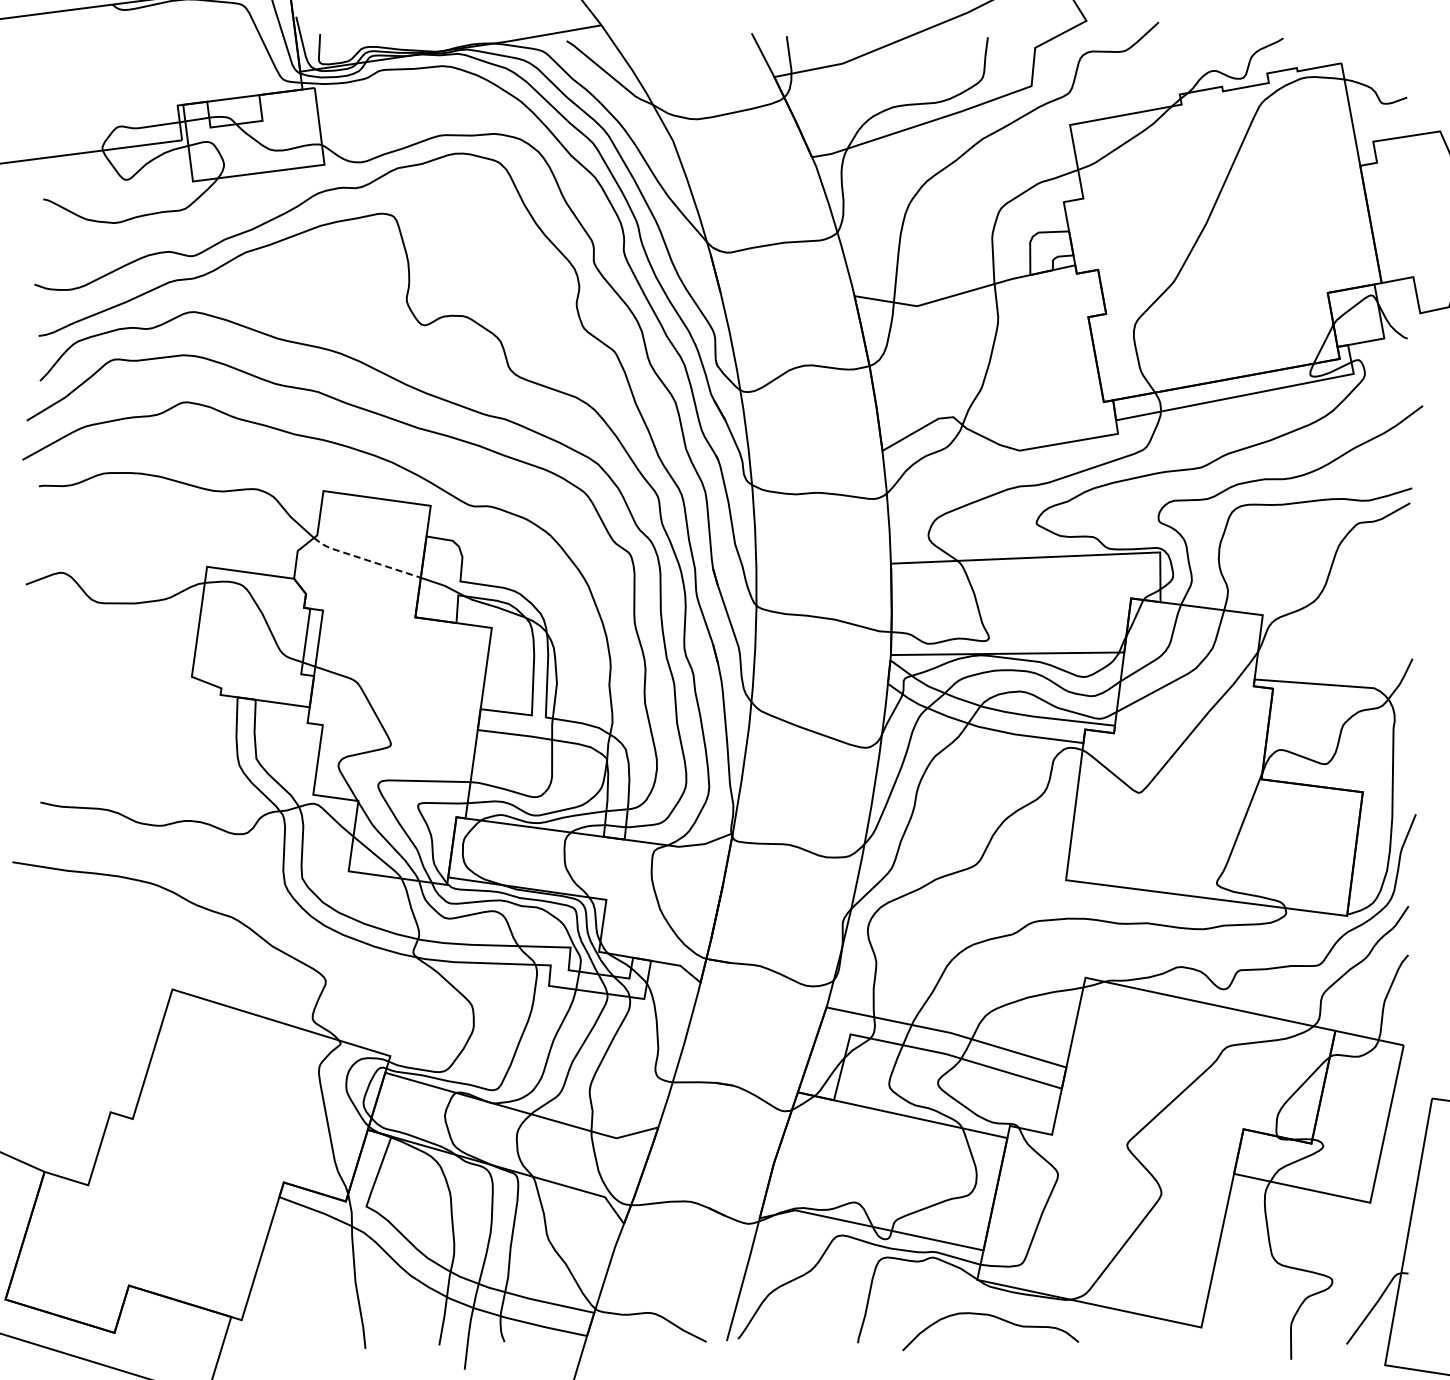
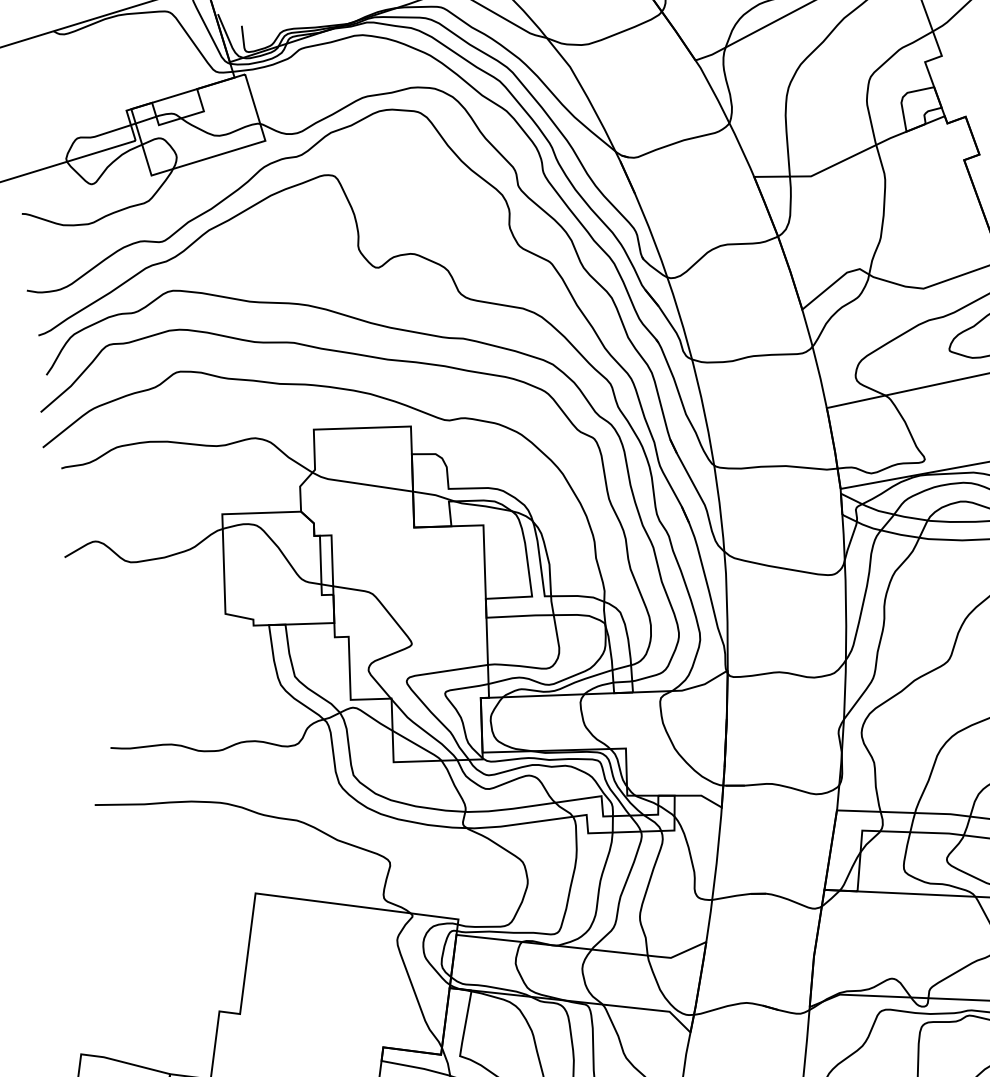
line: (364, 559) -> (360, 484), dashed -> solid

